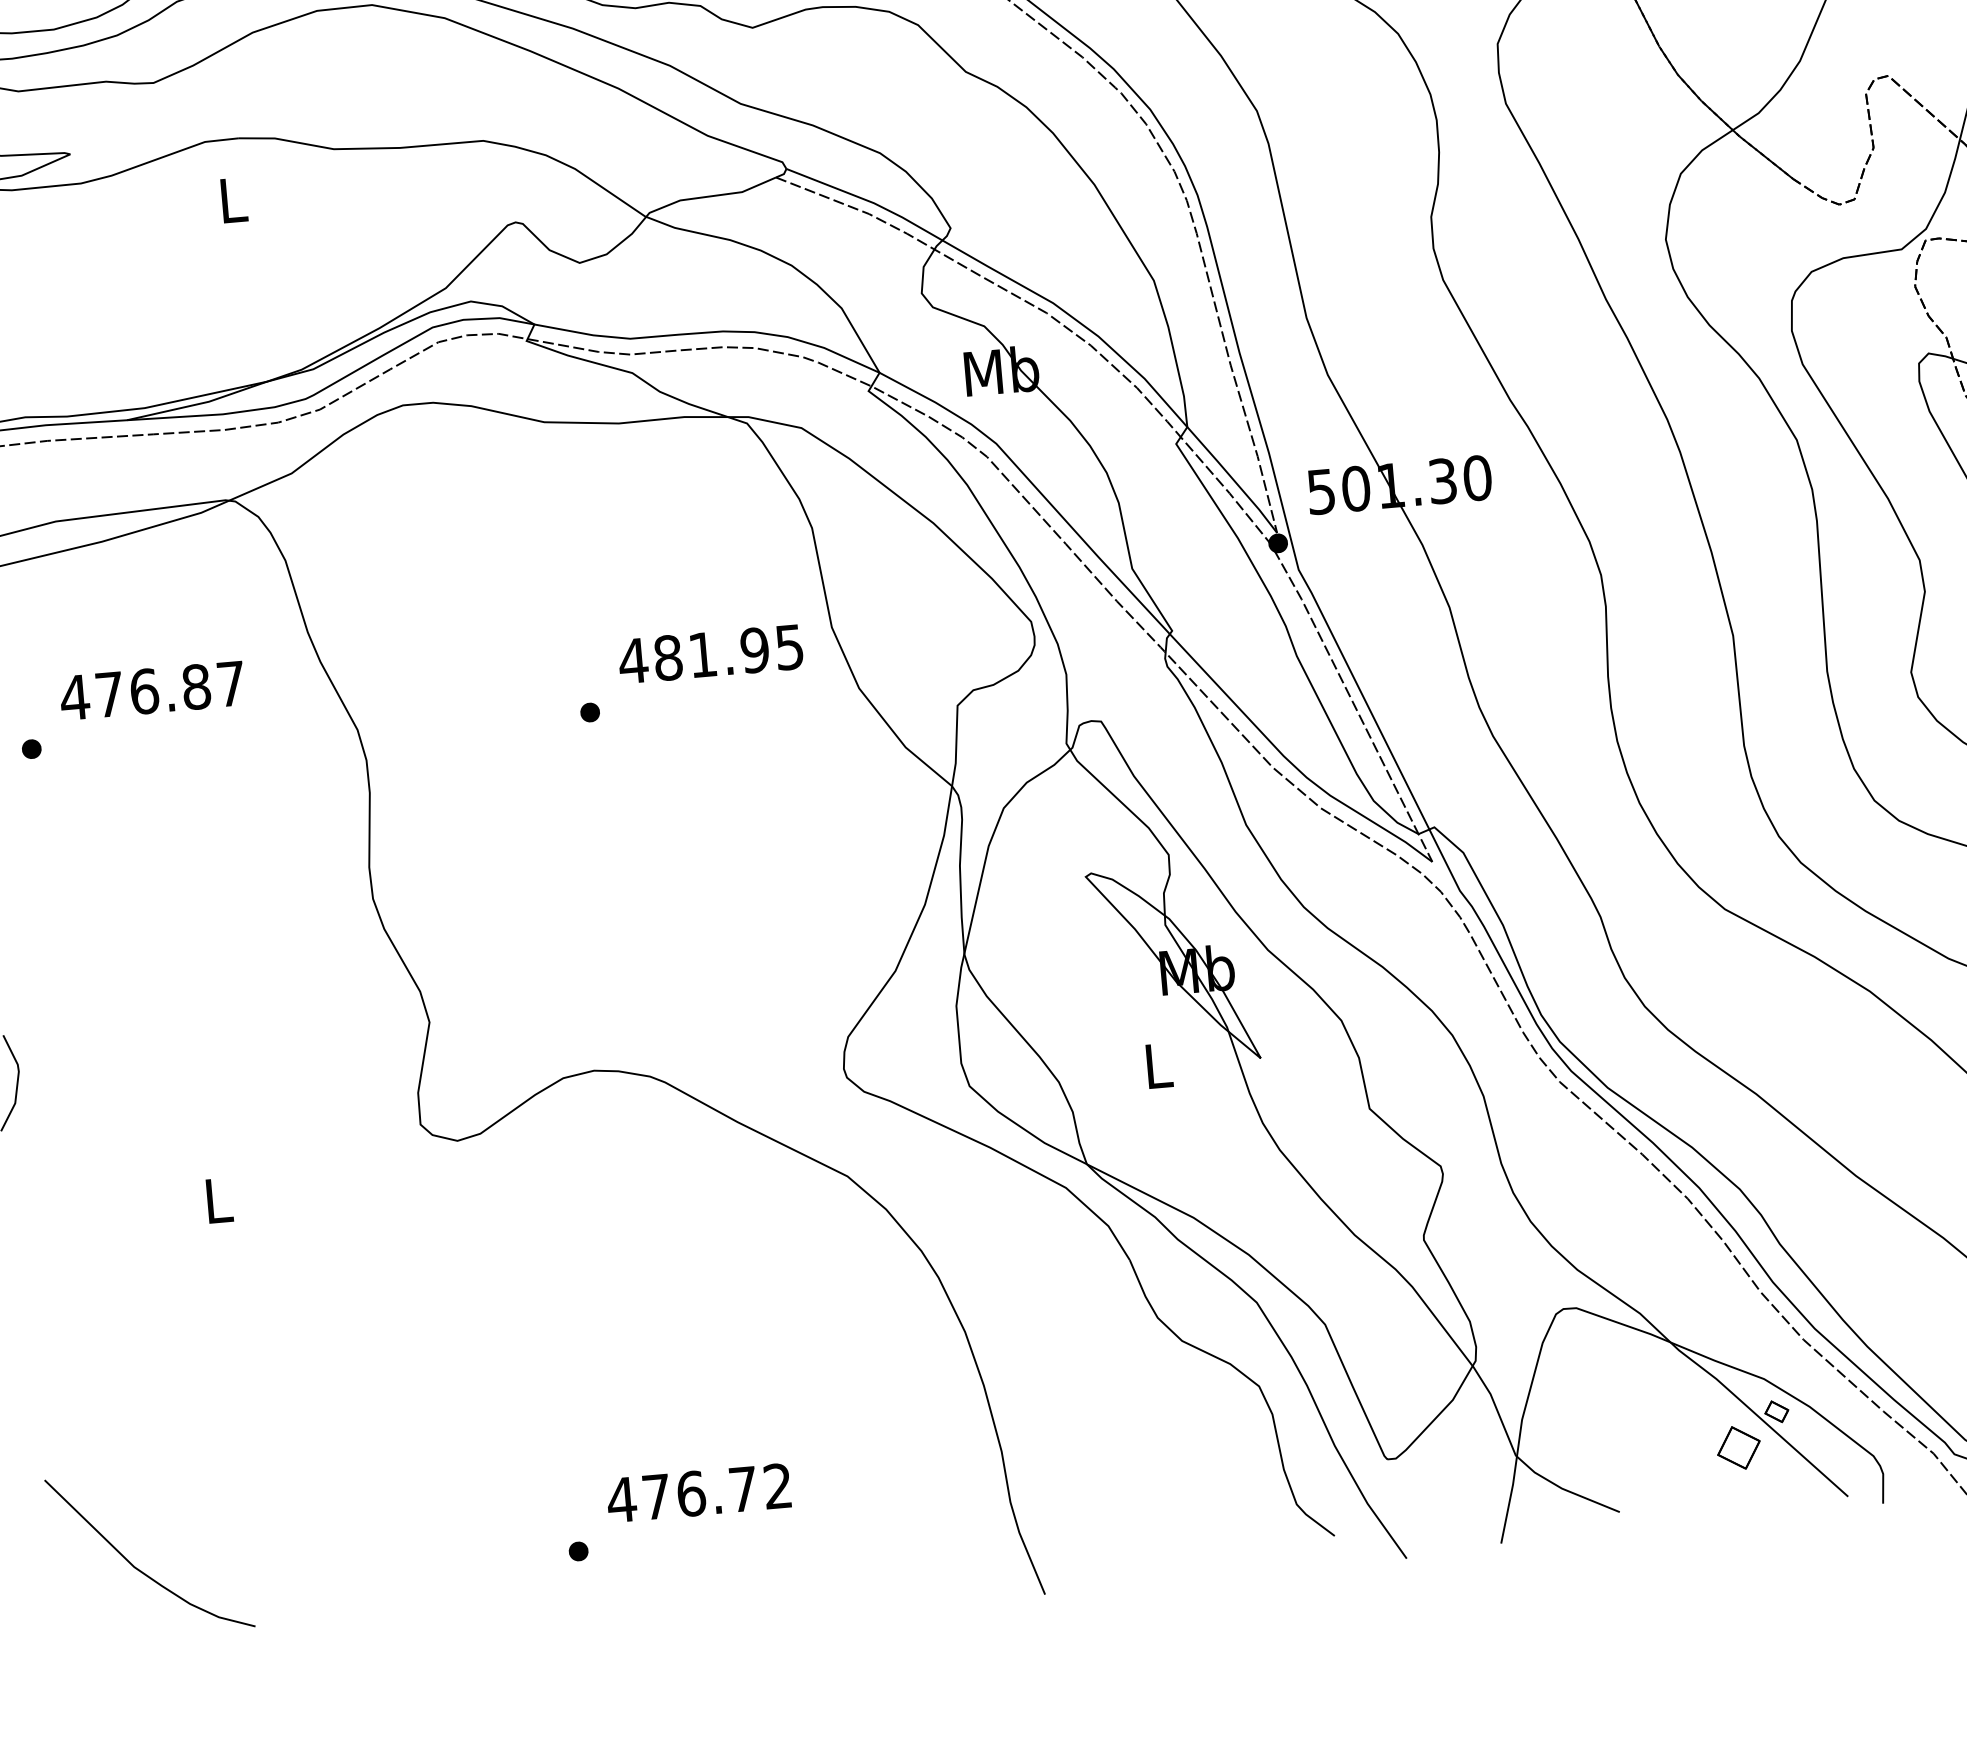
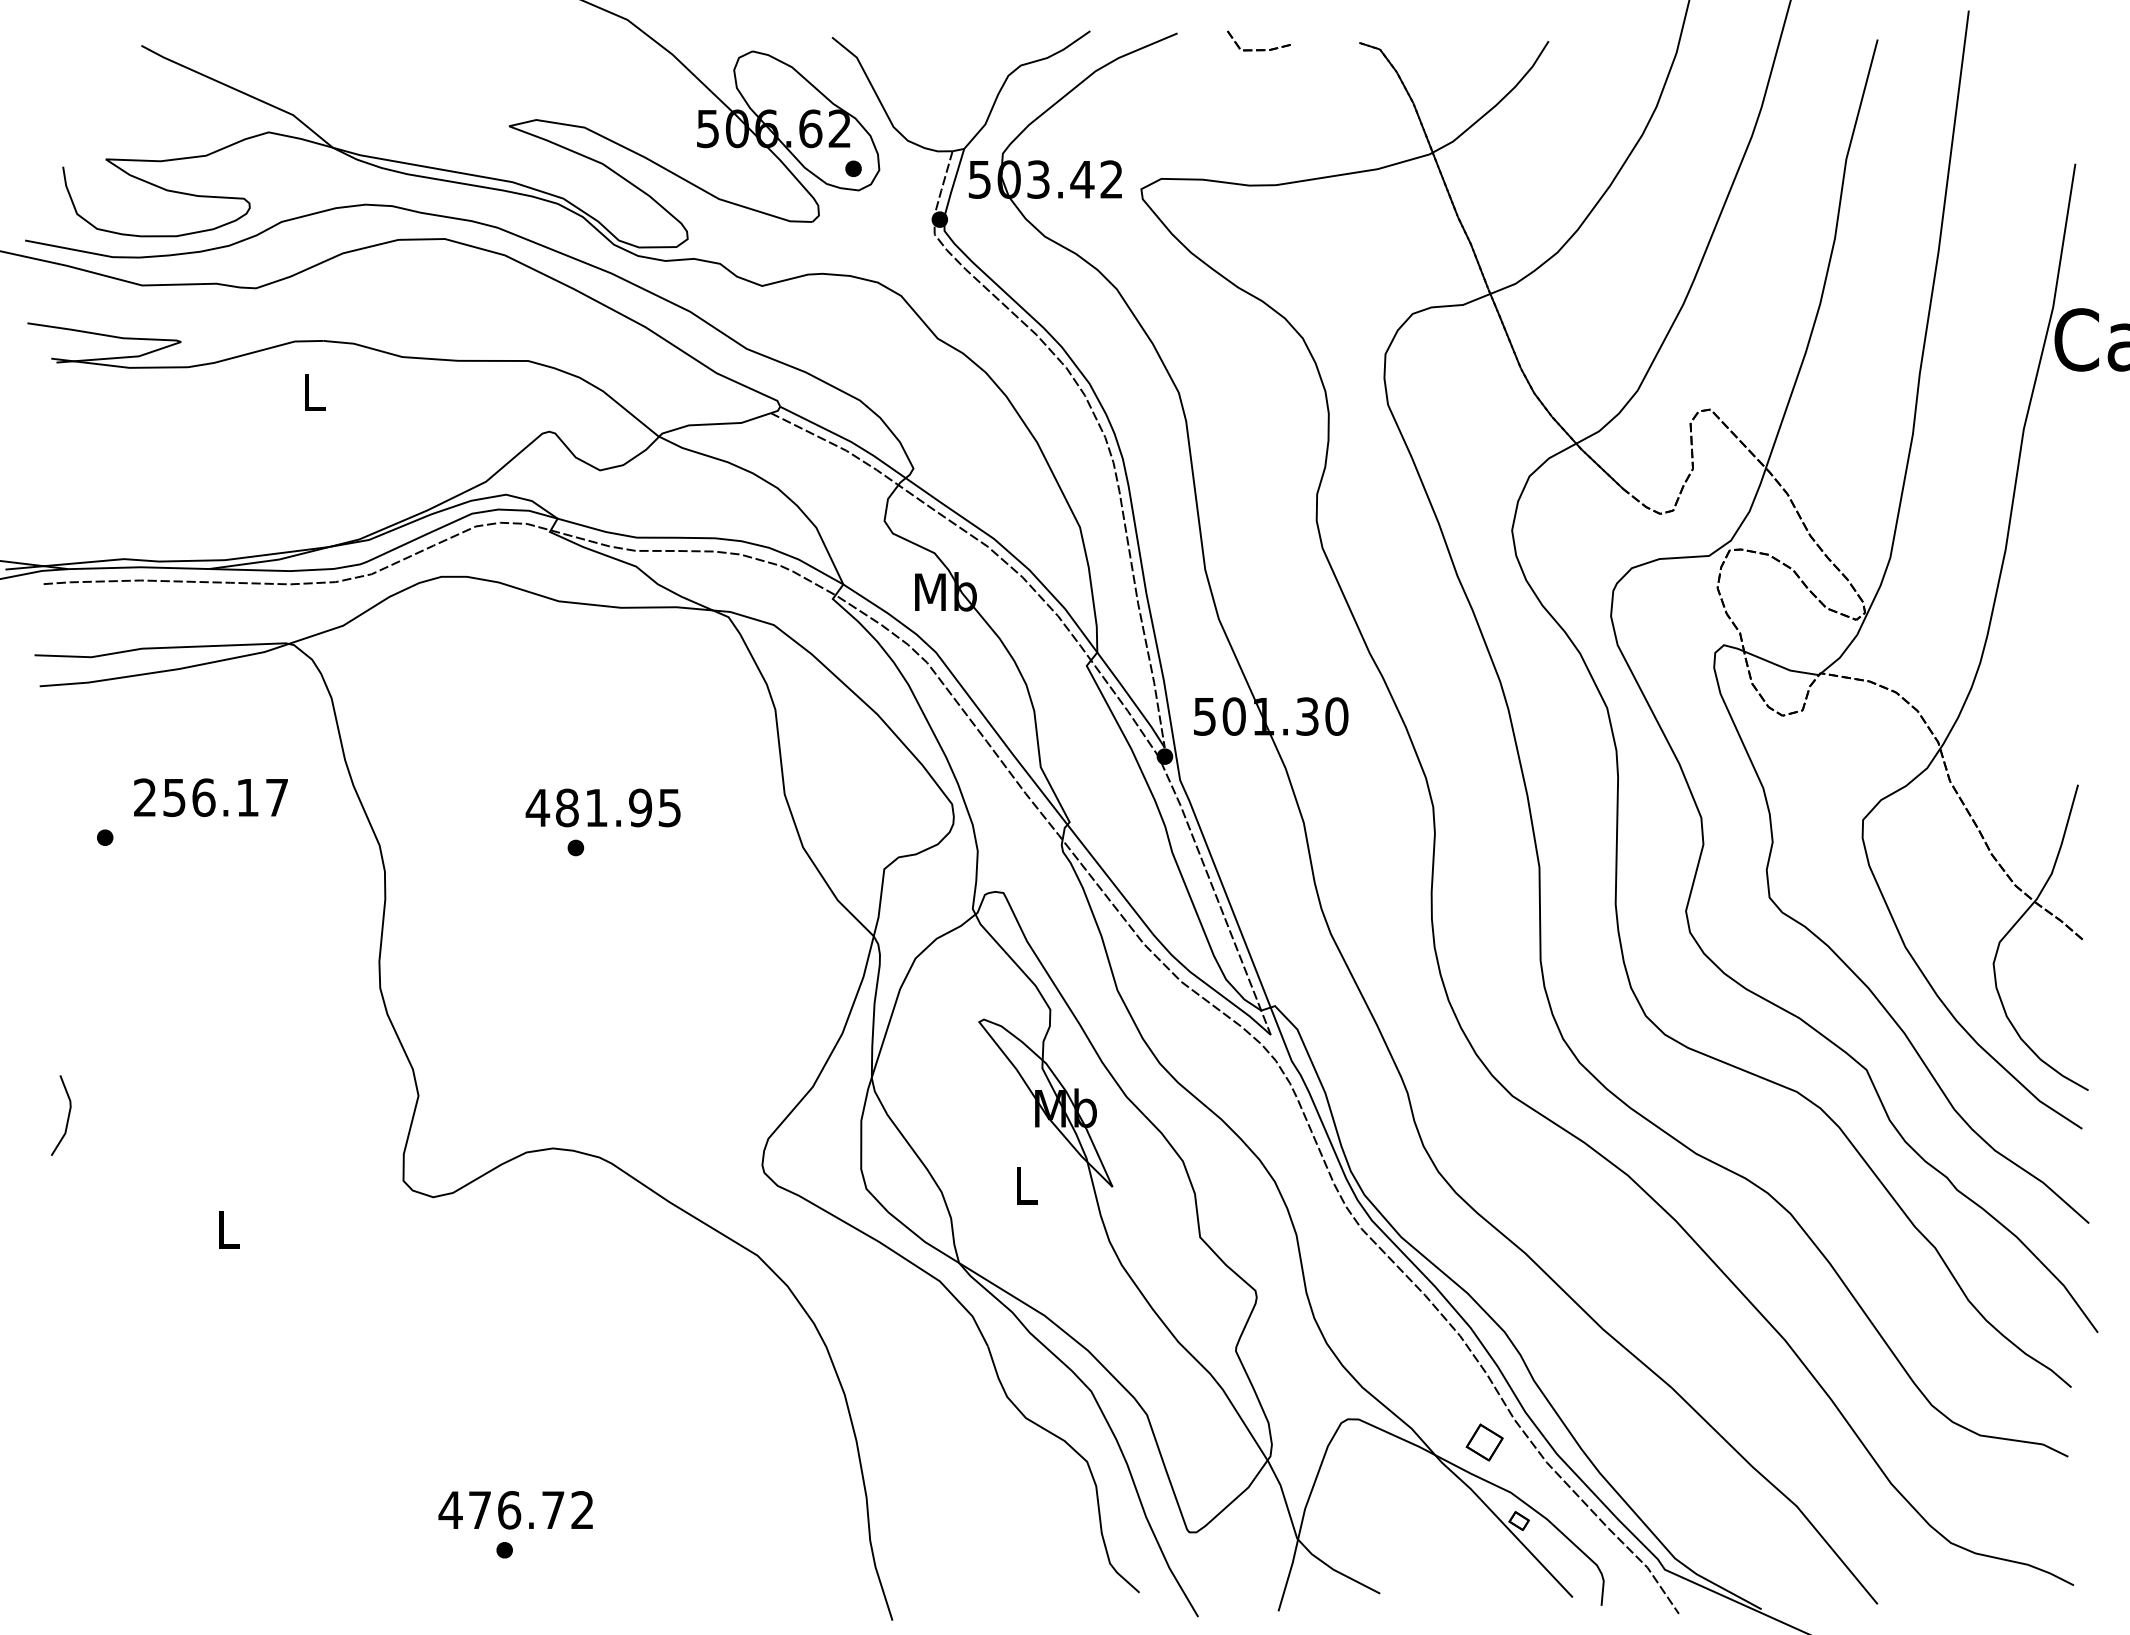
text: (709, 653) -> (602, 807), moved
text: (134, 692) -> (195, 797), 476.87 -> 256.17
part: (1738, 1447) -> (1484, 1442), moved
text: (698, 1493) -> (515, 1510), moved
curve: (140, 1569) -> (136, 1533), removed

